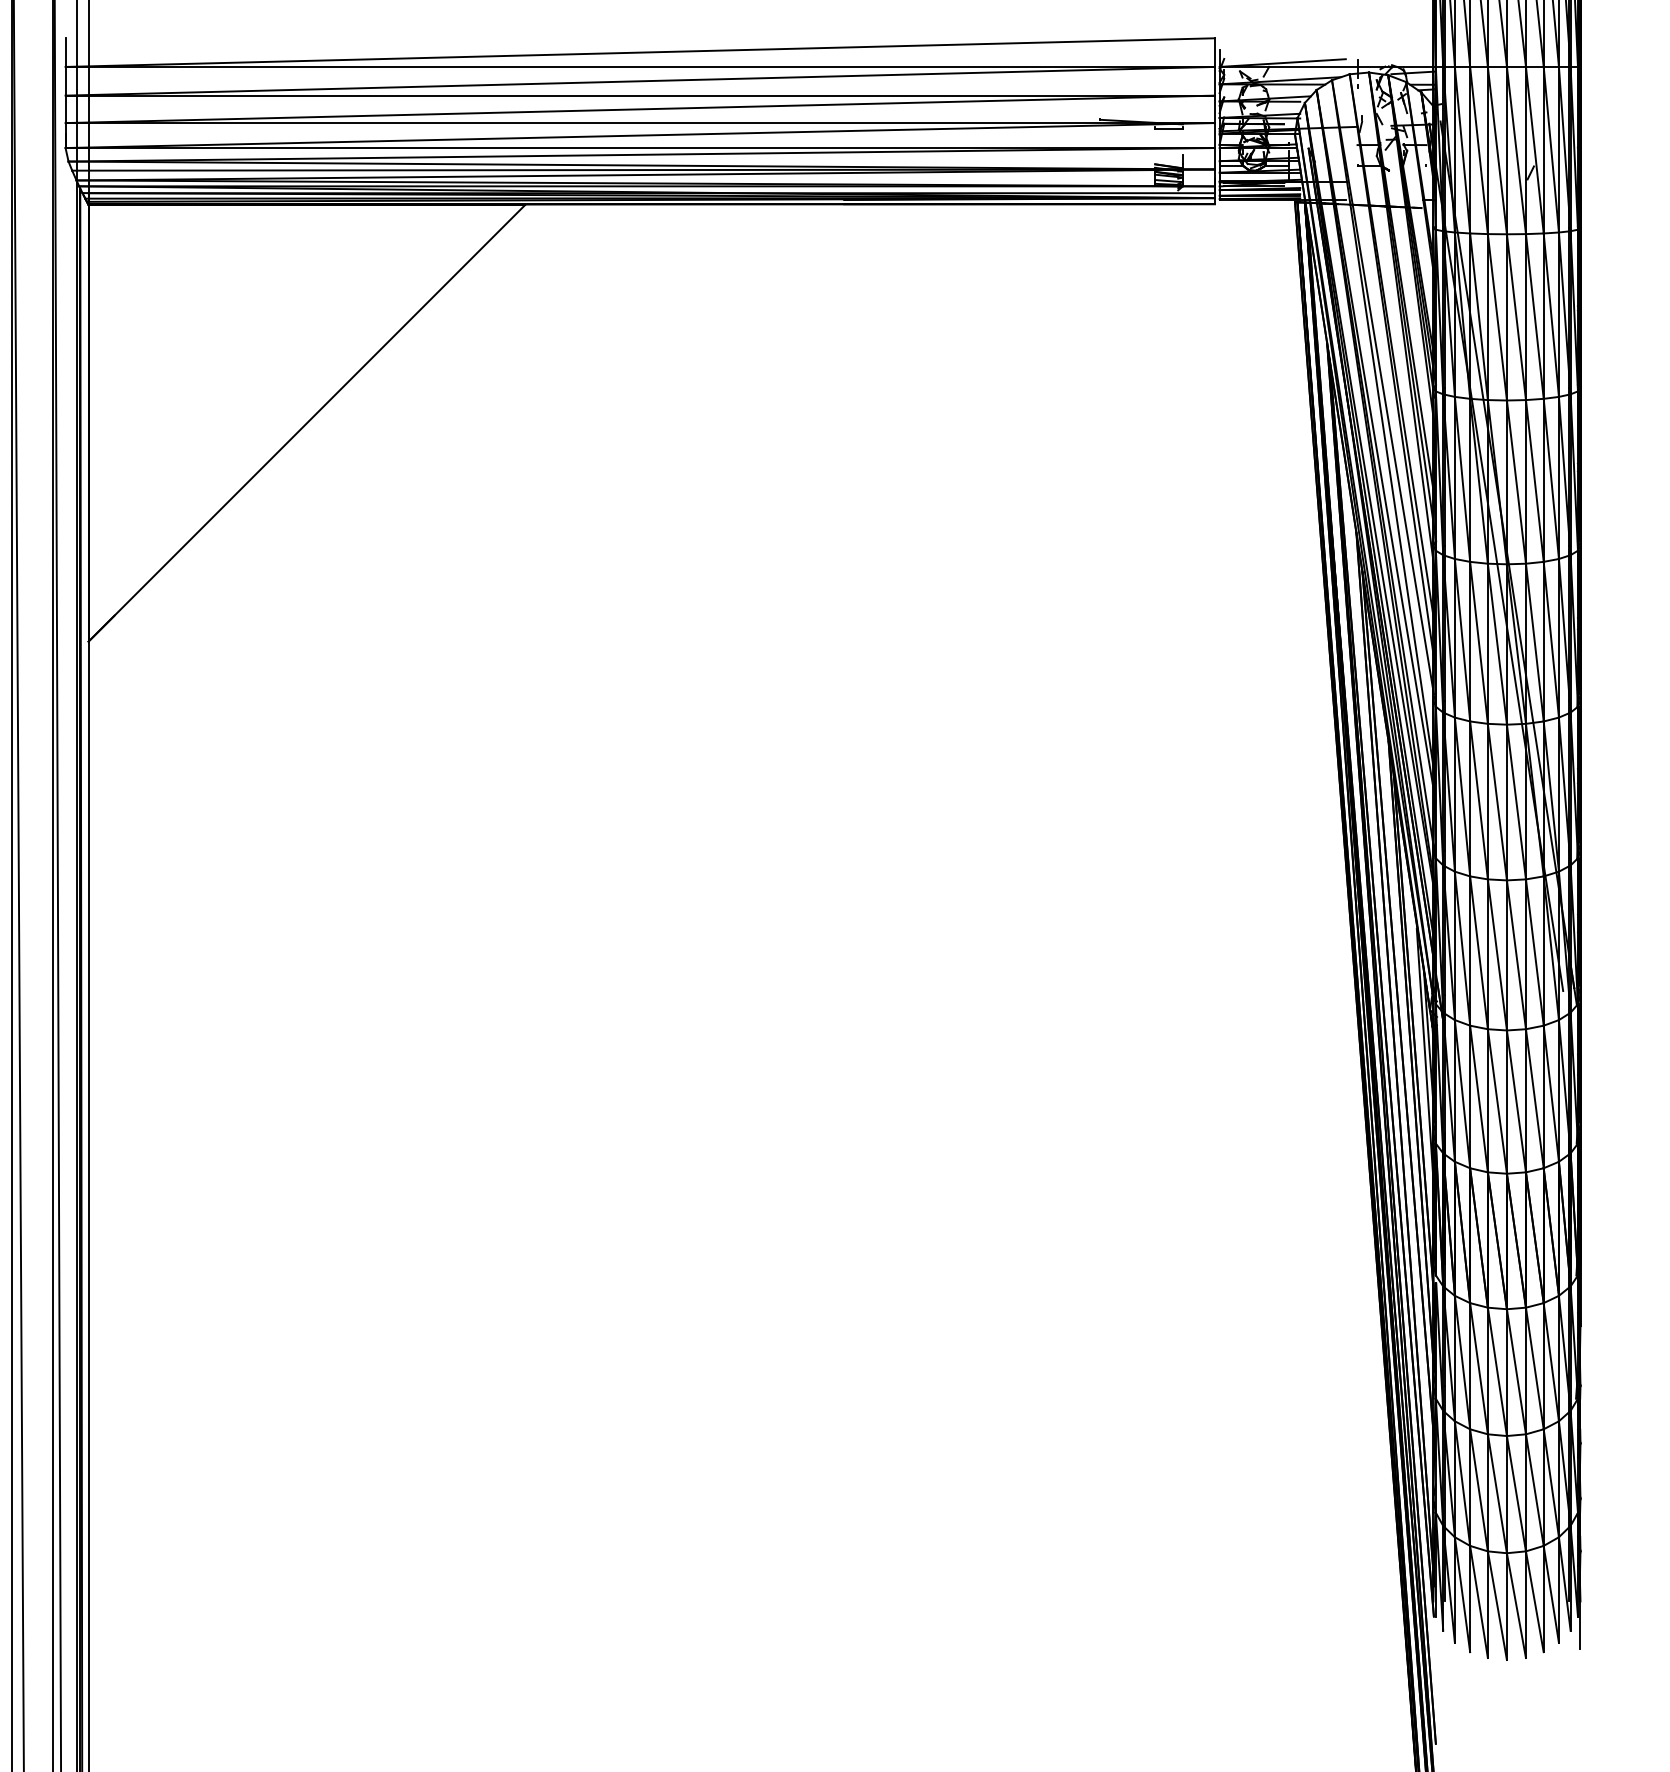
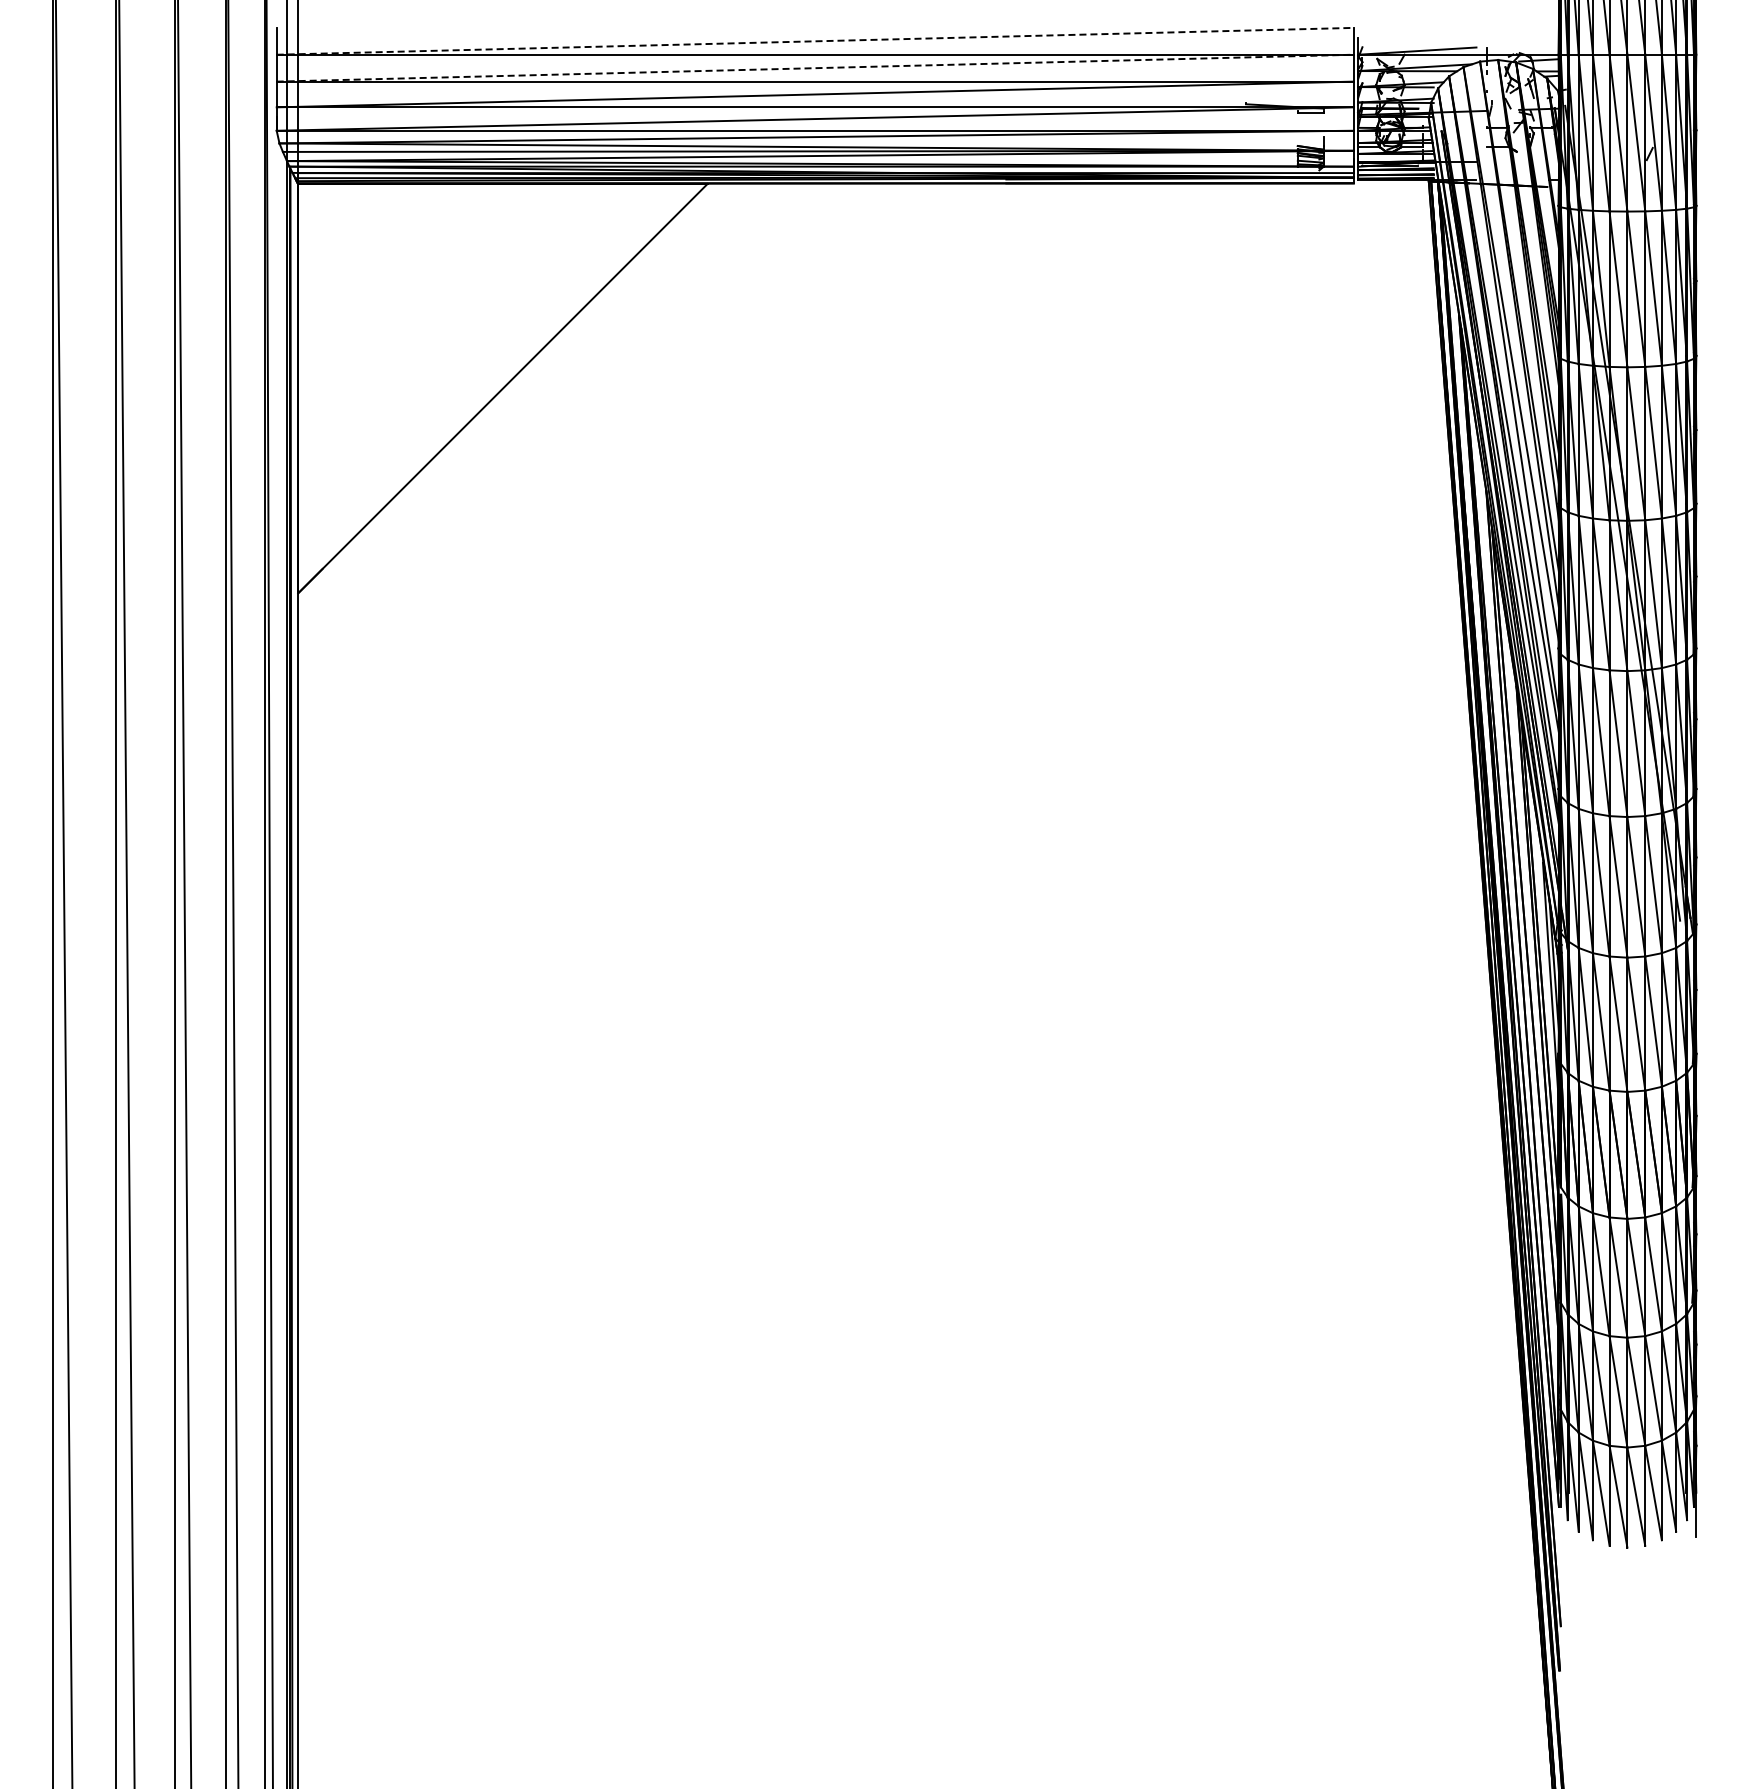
line: (640, 52) -> (815, 41), solid -> dashed
line: (640, 81) -> (815, 68), solid -> dashed

